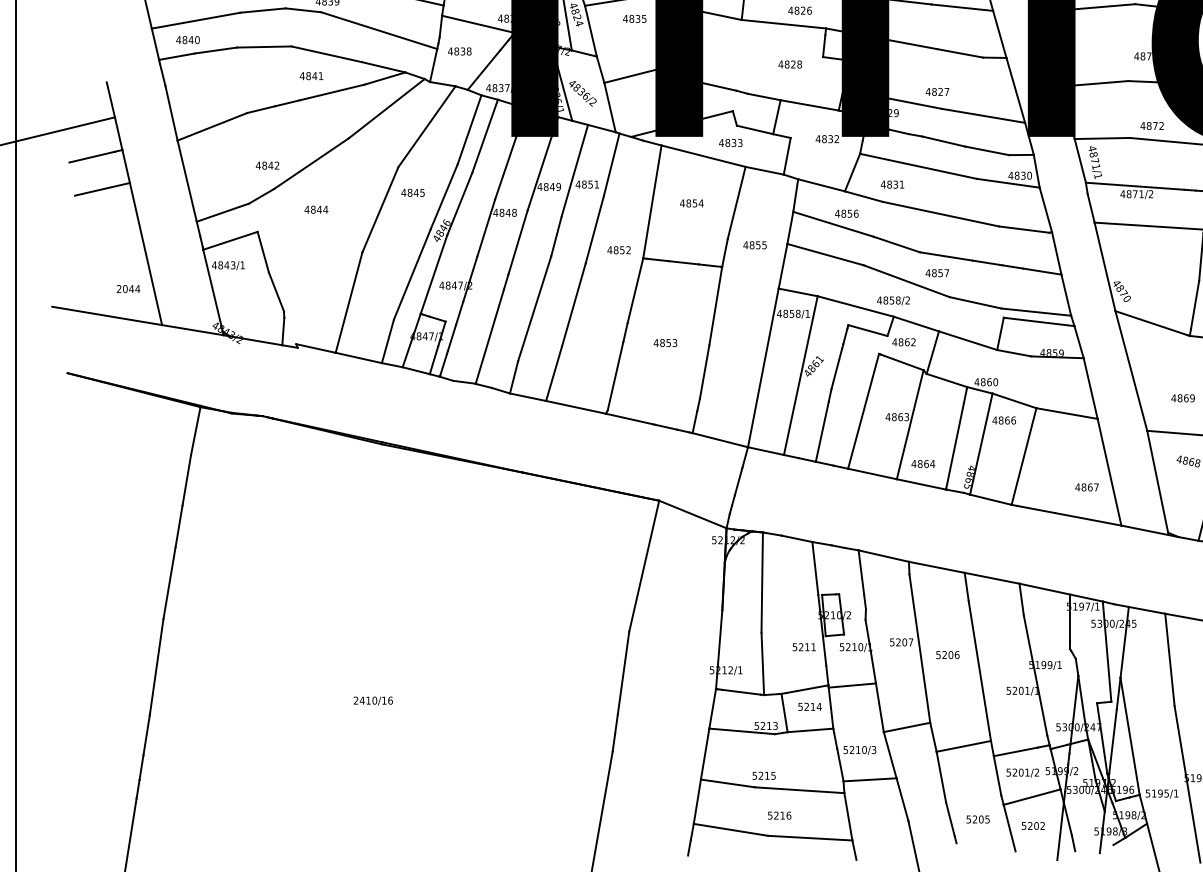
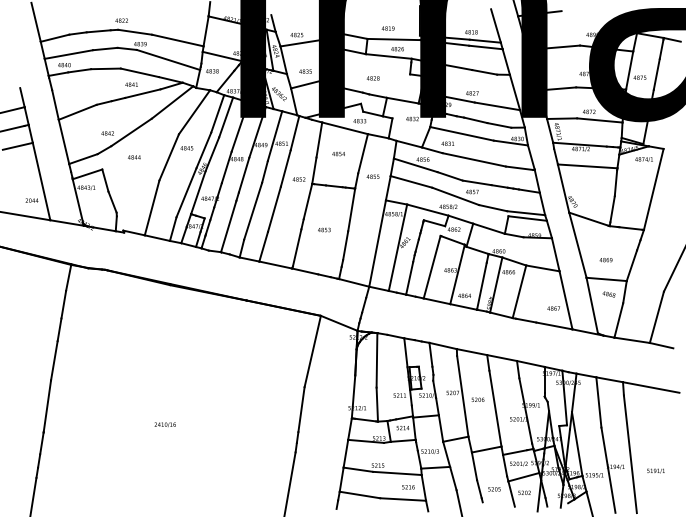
text: (634, 18) -> (305, 71), moved
text: (788, 64) -> (372, 78), moved
text: (779, 816) -> (408, 487), moved

